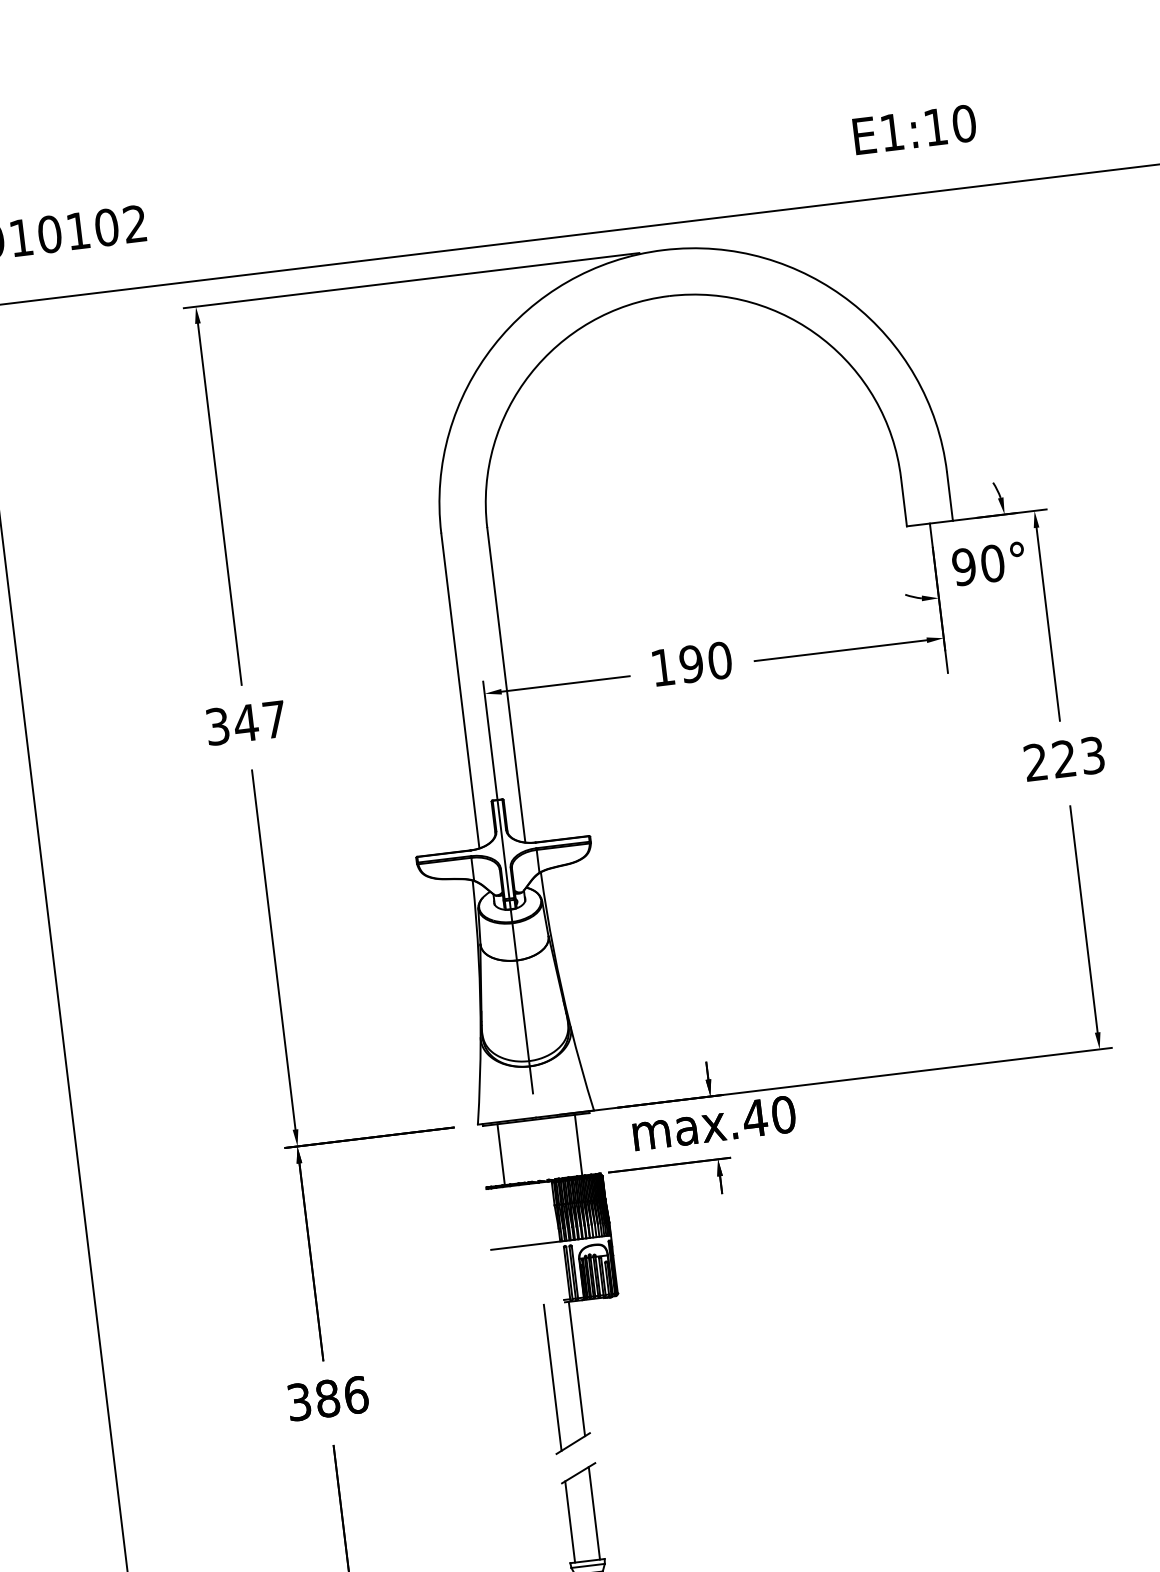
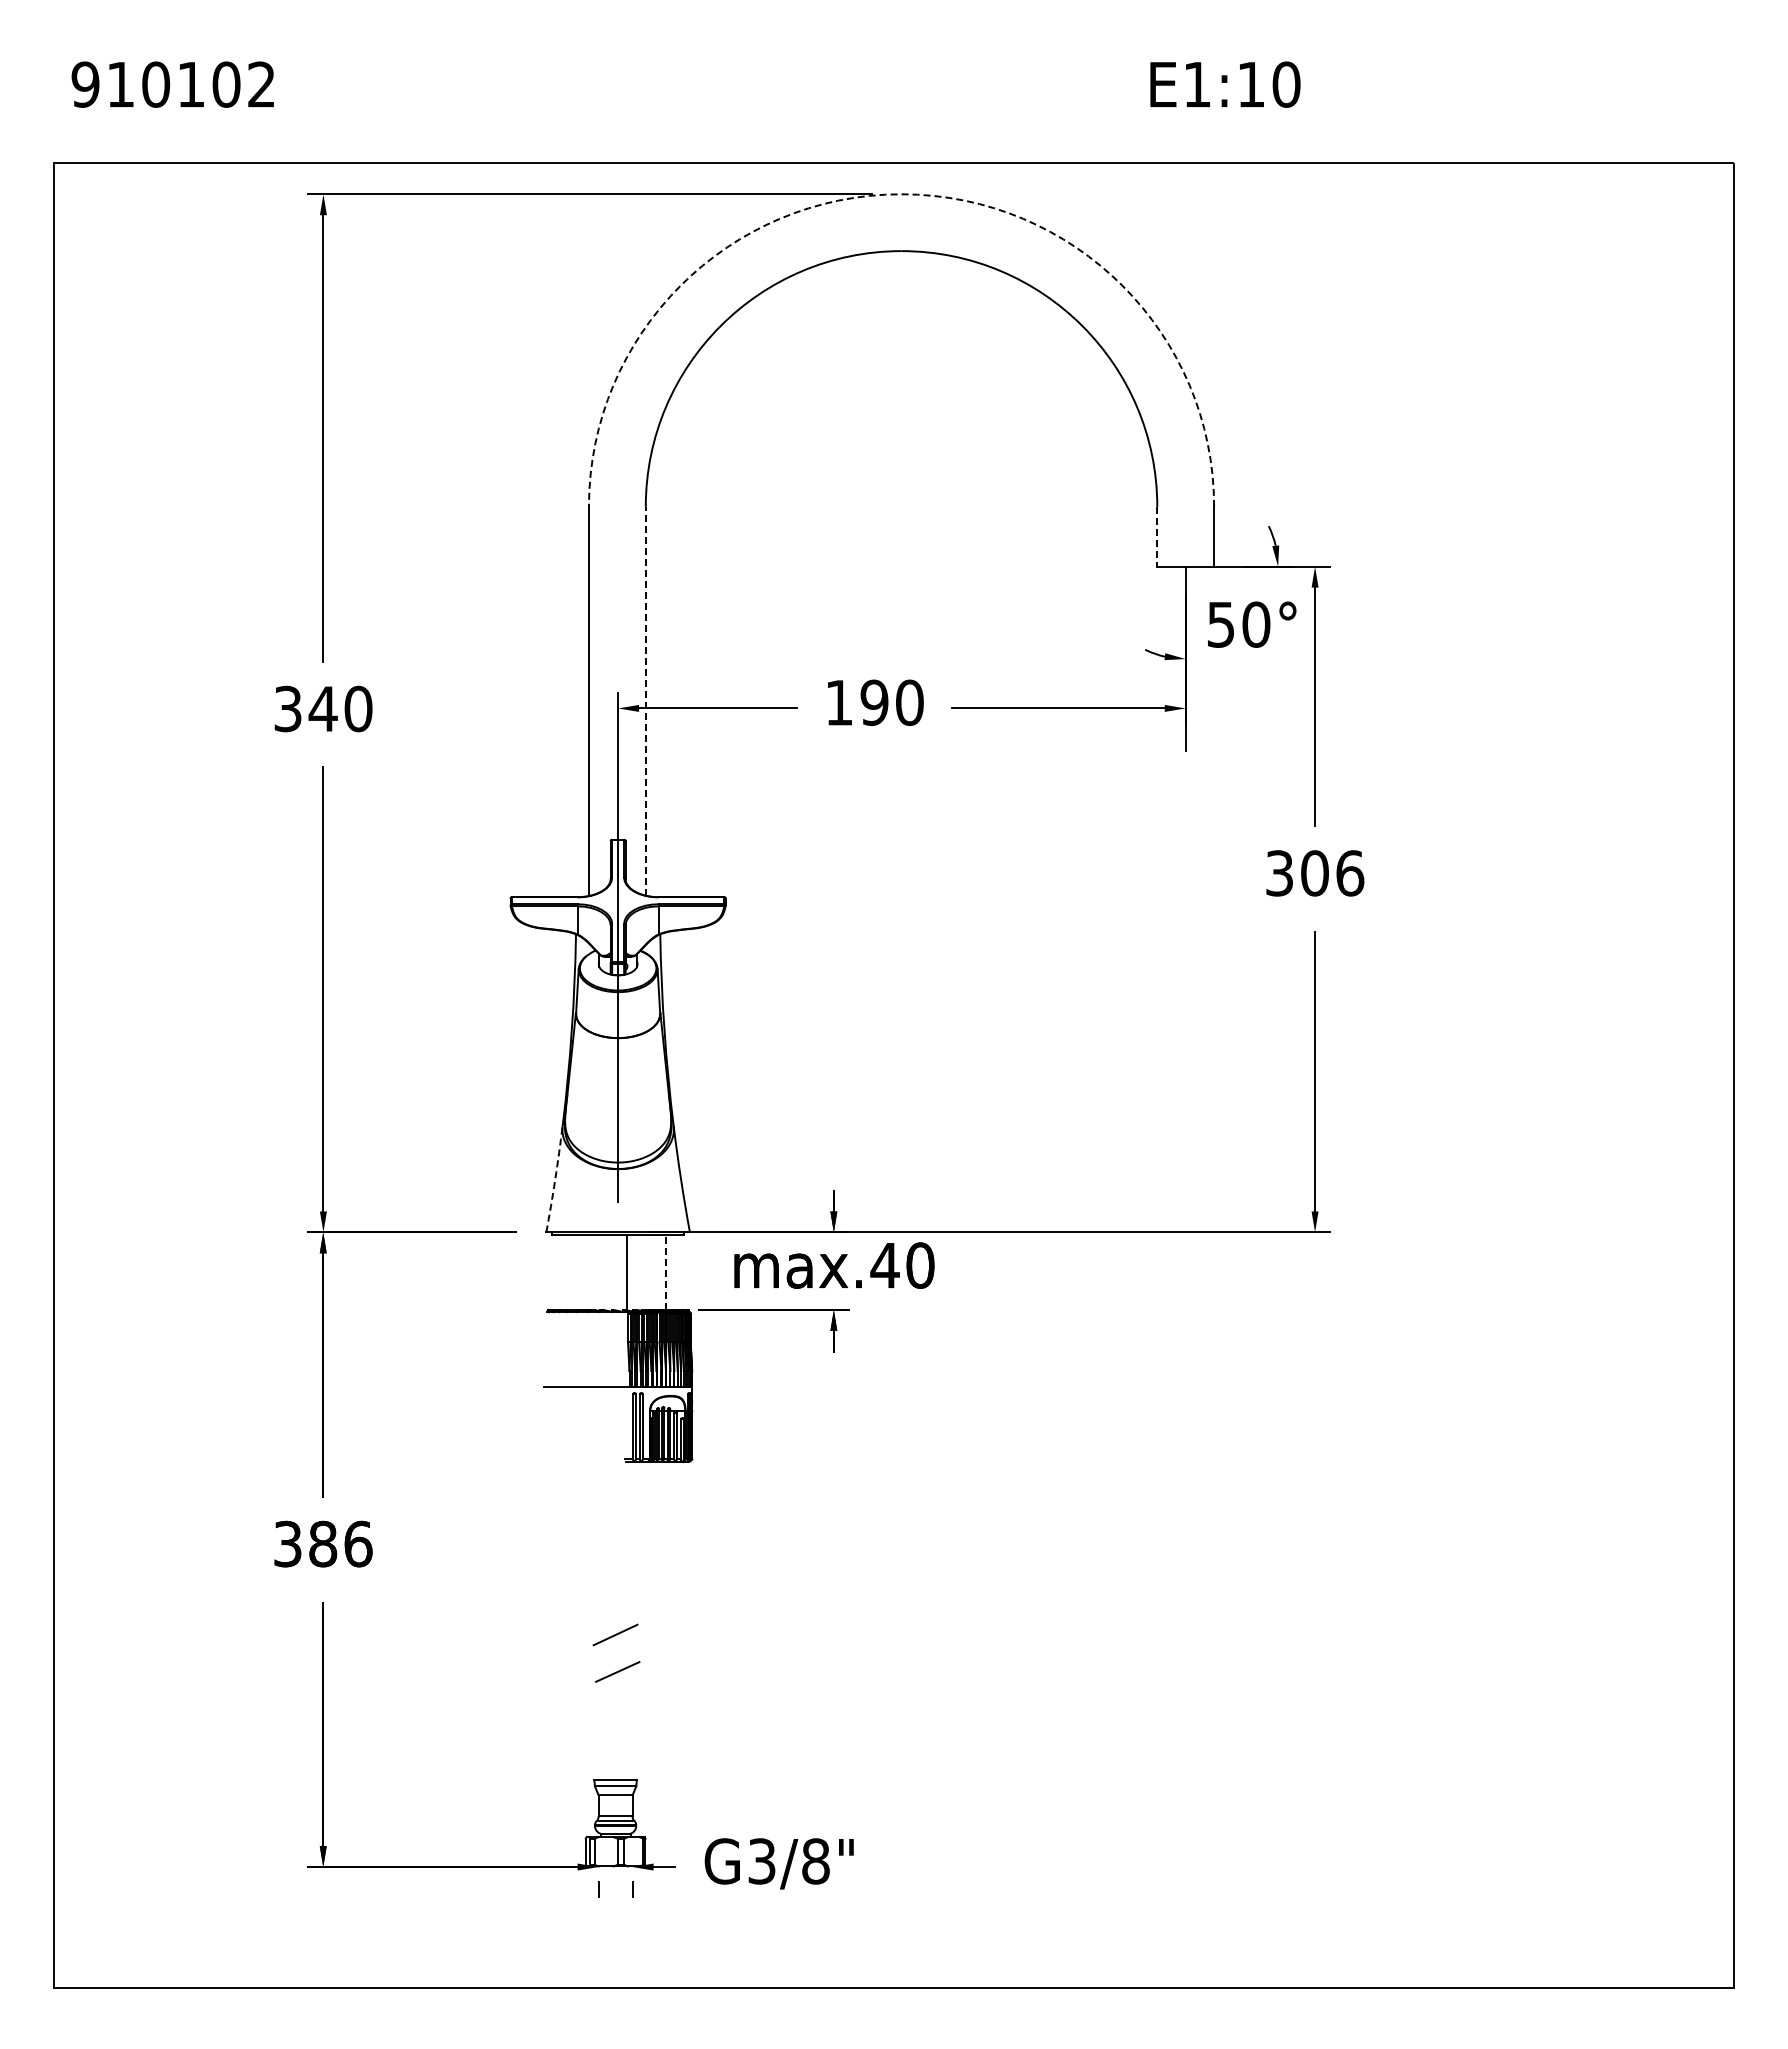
arc: (663, 250) -> (901, 194), solid -> dashed
line: (904, 501) -> (1157, 536), solid -> dashed
text: (963, 566) -> (1220, 624), 90° -> 50°
line: (506, 684) -> (645, 700), solid -> dashed
text: (274, 719) -> (358, 708), 347 -> 340
text: (1064, 759) -> (1315, 873), 223 -> 306
arc: (480, 1080) -> (555, 1179), solid -> dashed
line: (578, 1145) -> (666, 1272), solid -> dashed
line: (501, 1154) -> (627, 1272), moved
line: (577, 1368) -> (631, 1544), removed
line: (552, 1377) -> (600, 1551), removed
line: (594, 1512) -> (631, 1722), removed
line: (570, 1521) -> (600, 1729), removed

